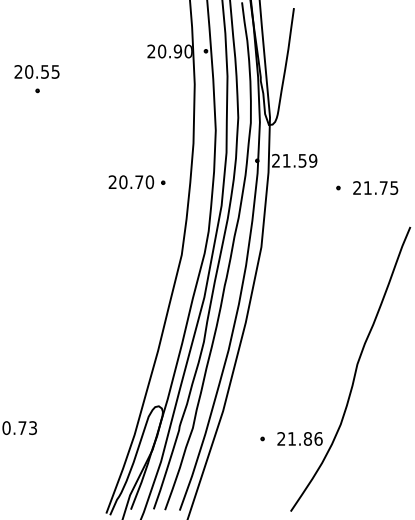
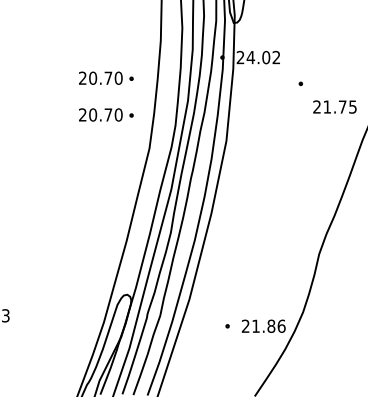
text: (299, 160) -> (263, 57), 21.59 -> 24.02
text: (375, 187) -> (334, 106), moved
part: (136, 220) -> (105, 115), added

